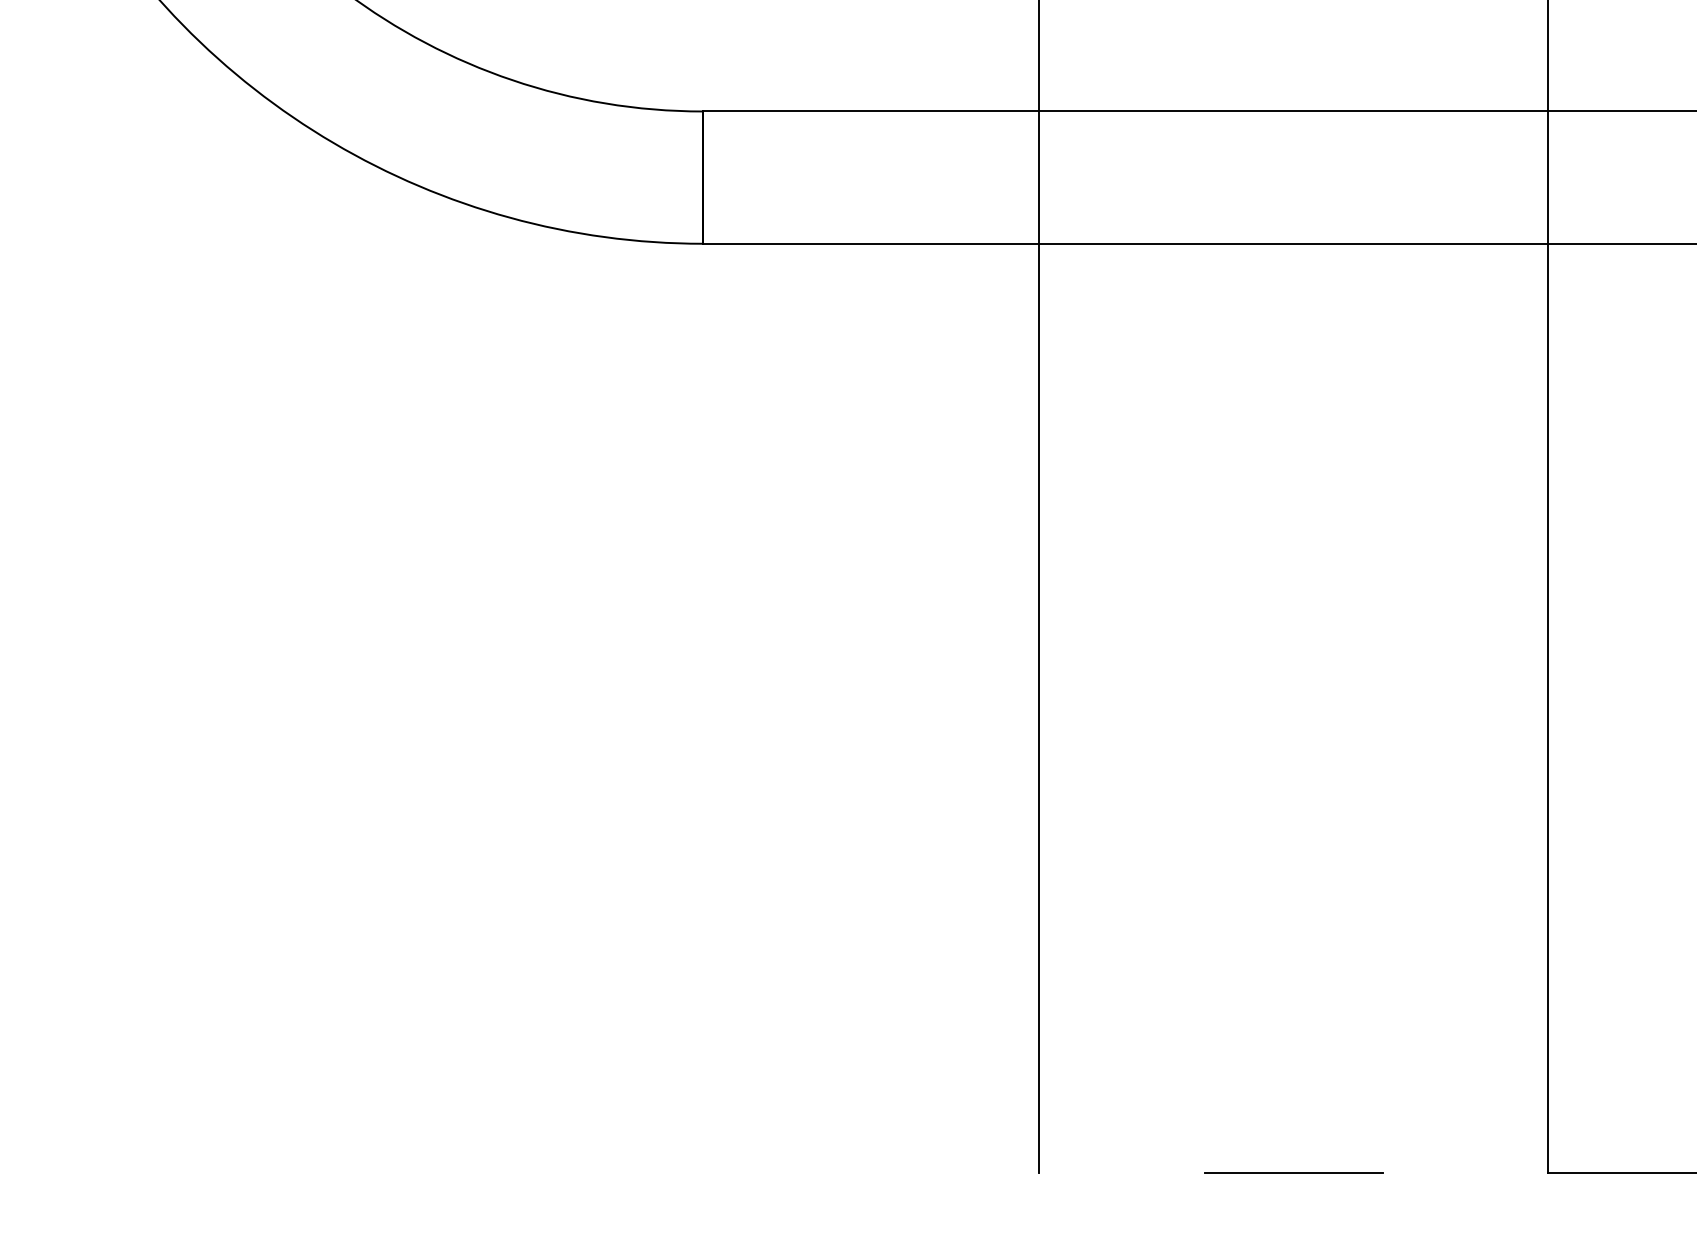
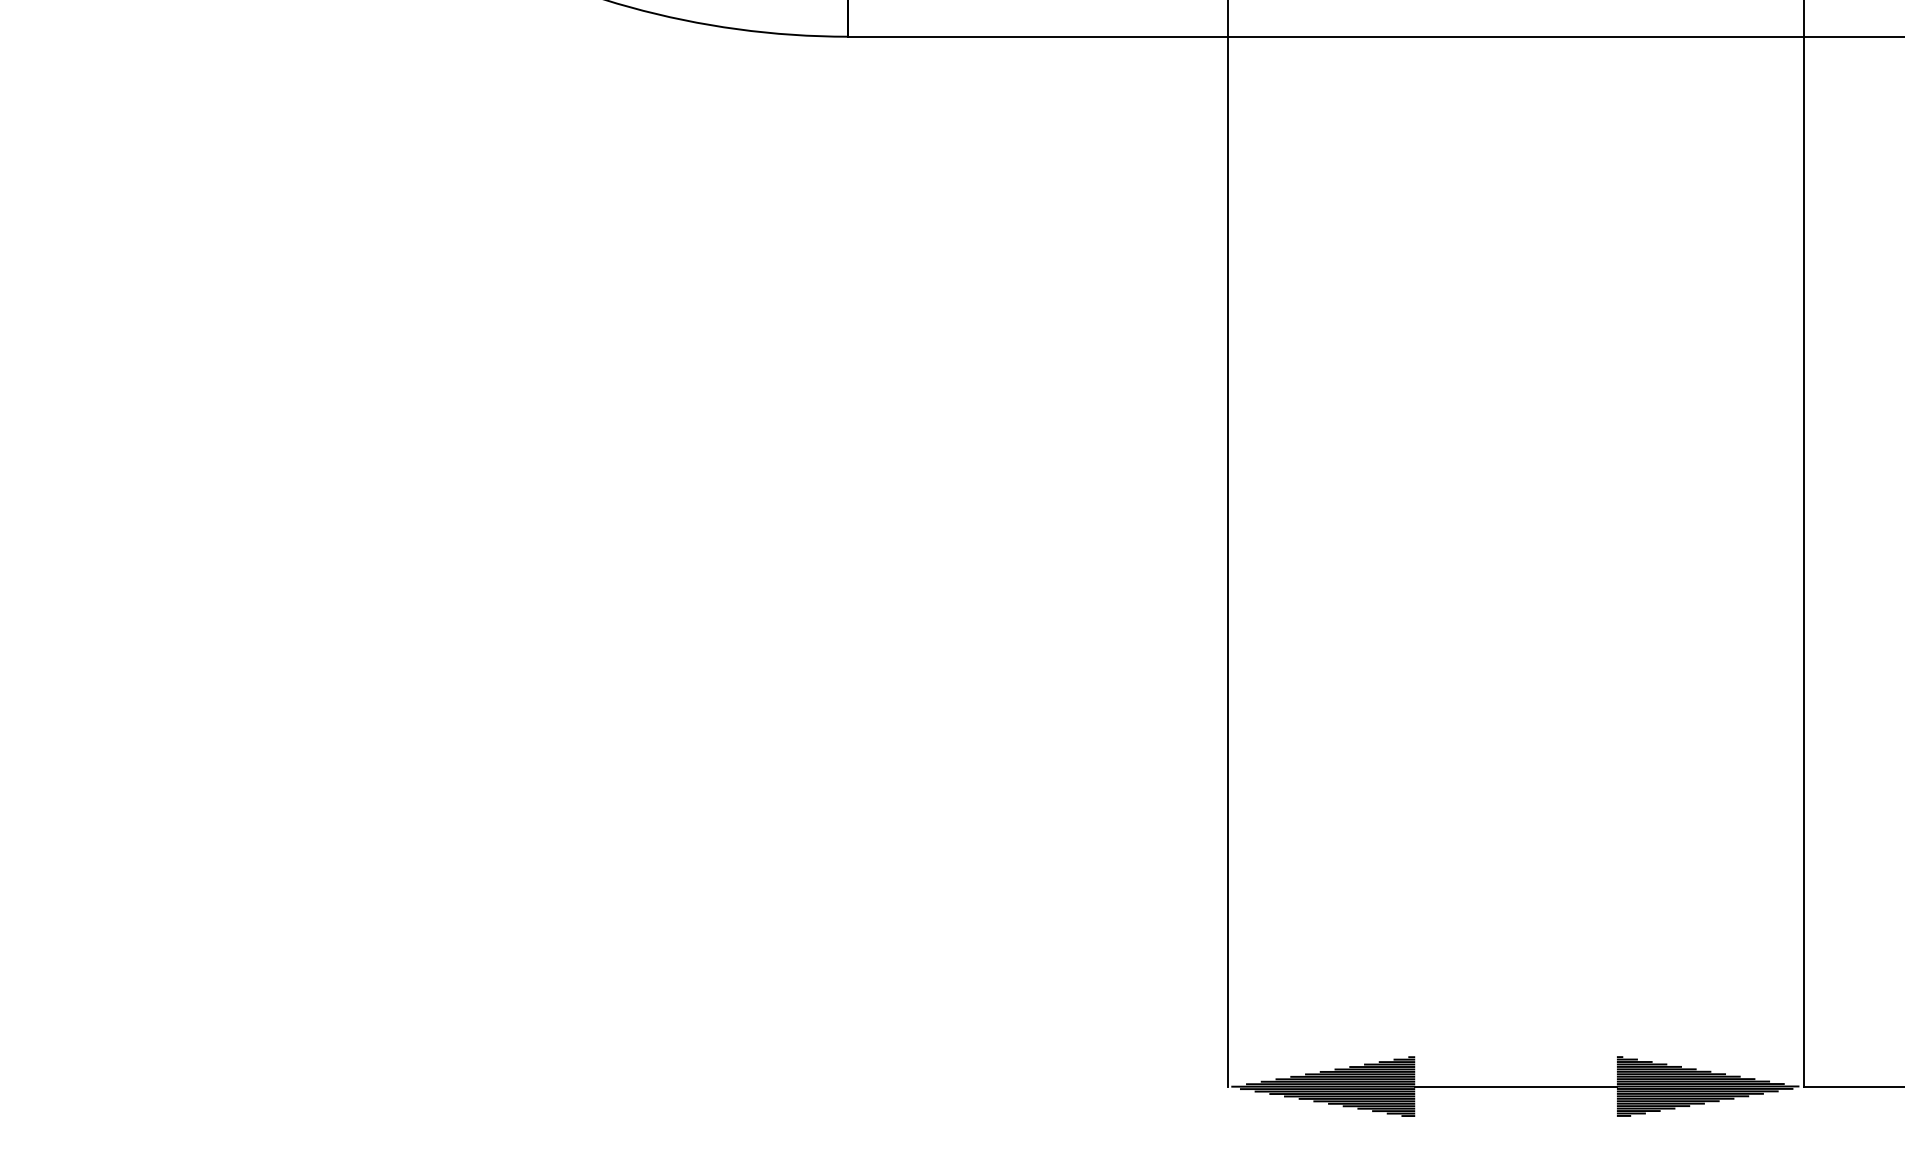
hatch: (1122, 1172) -> (1322, 1086), added
hatch: (1463, 1172) -> (1707, 1086), added

